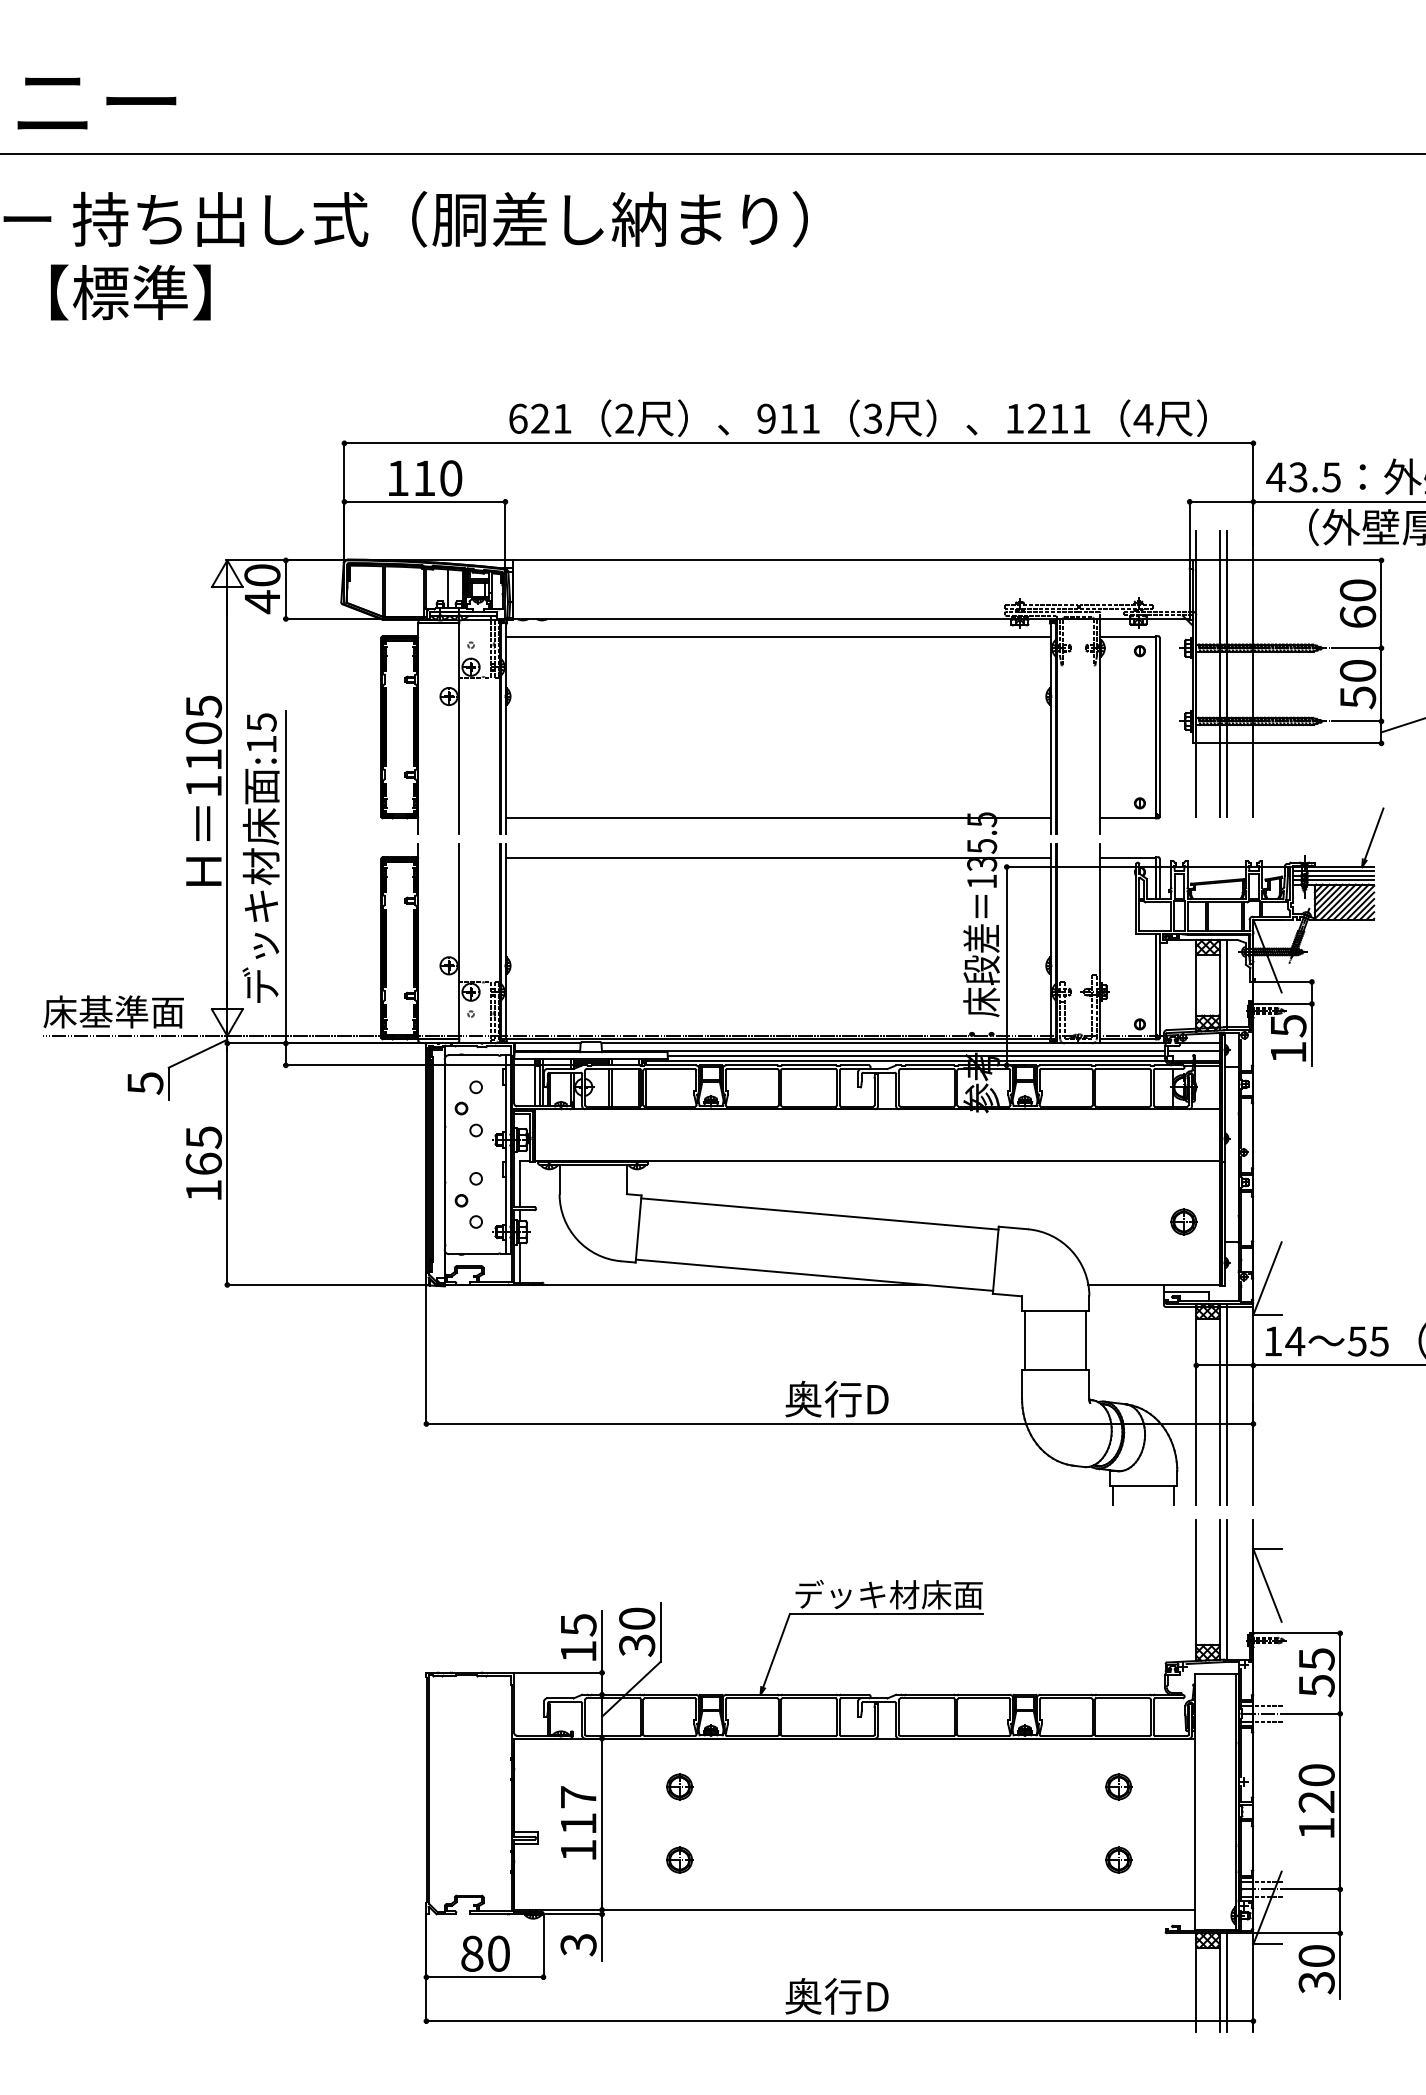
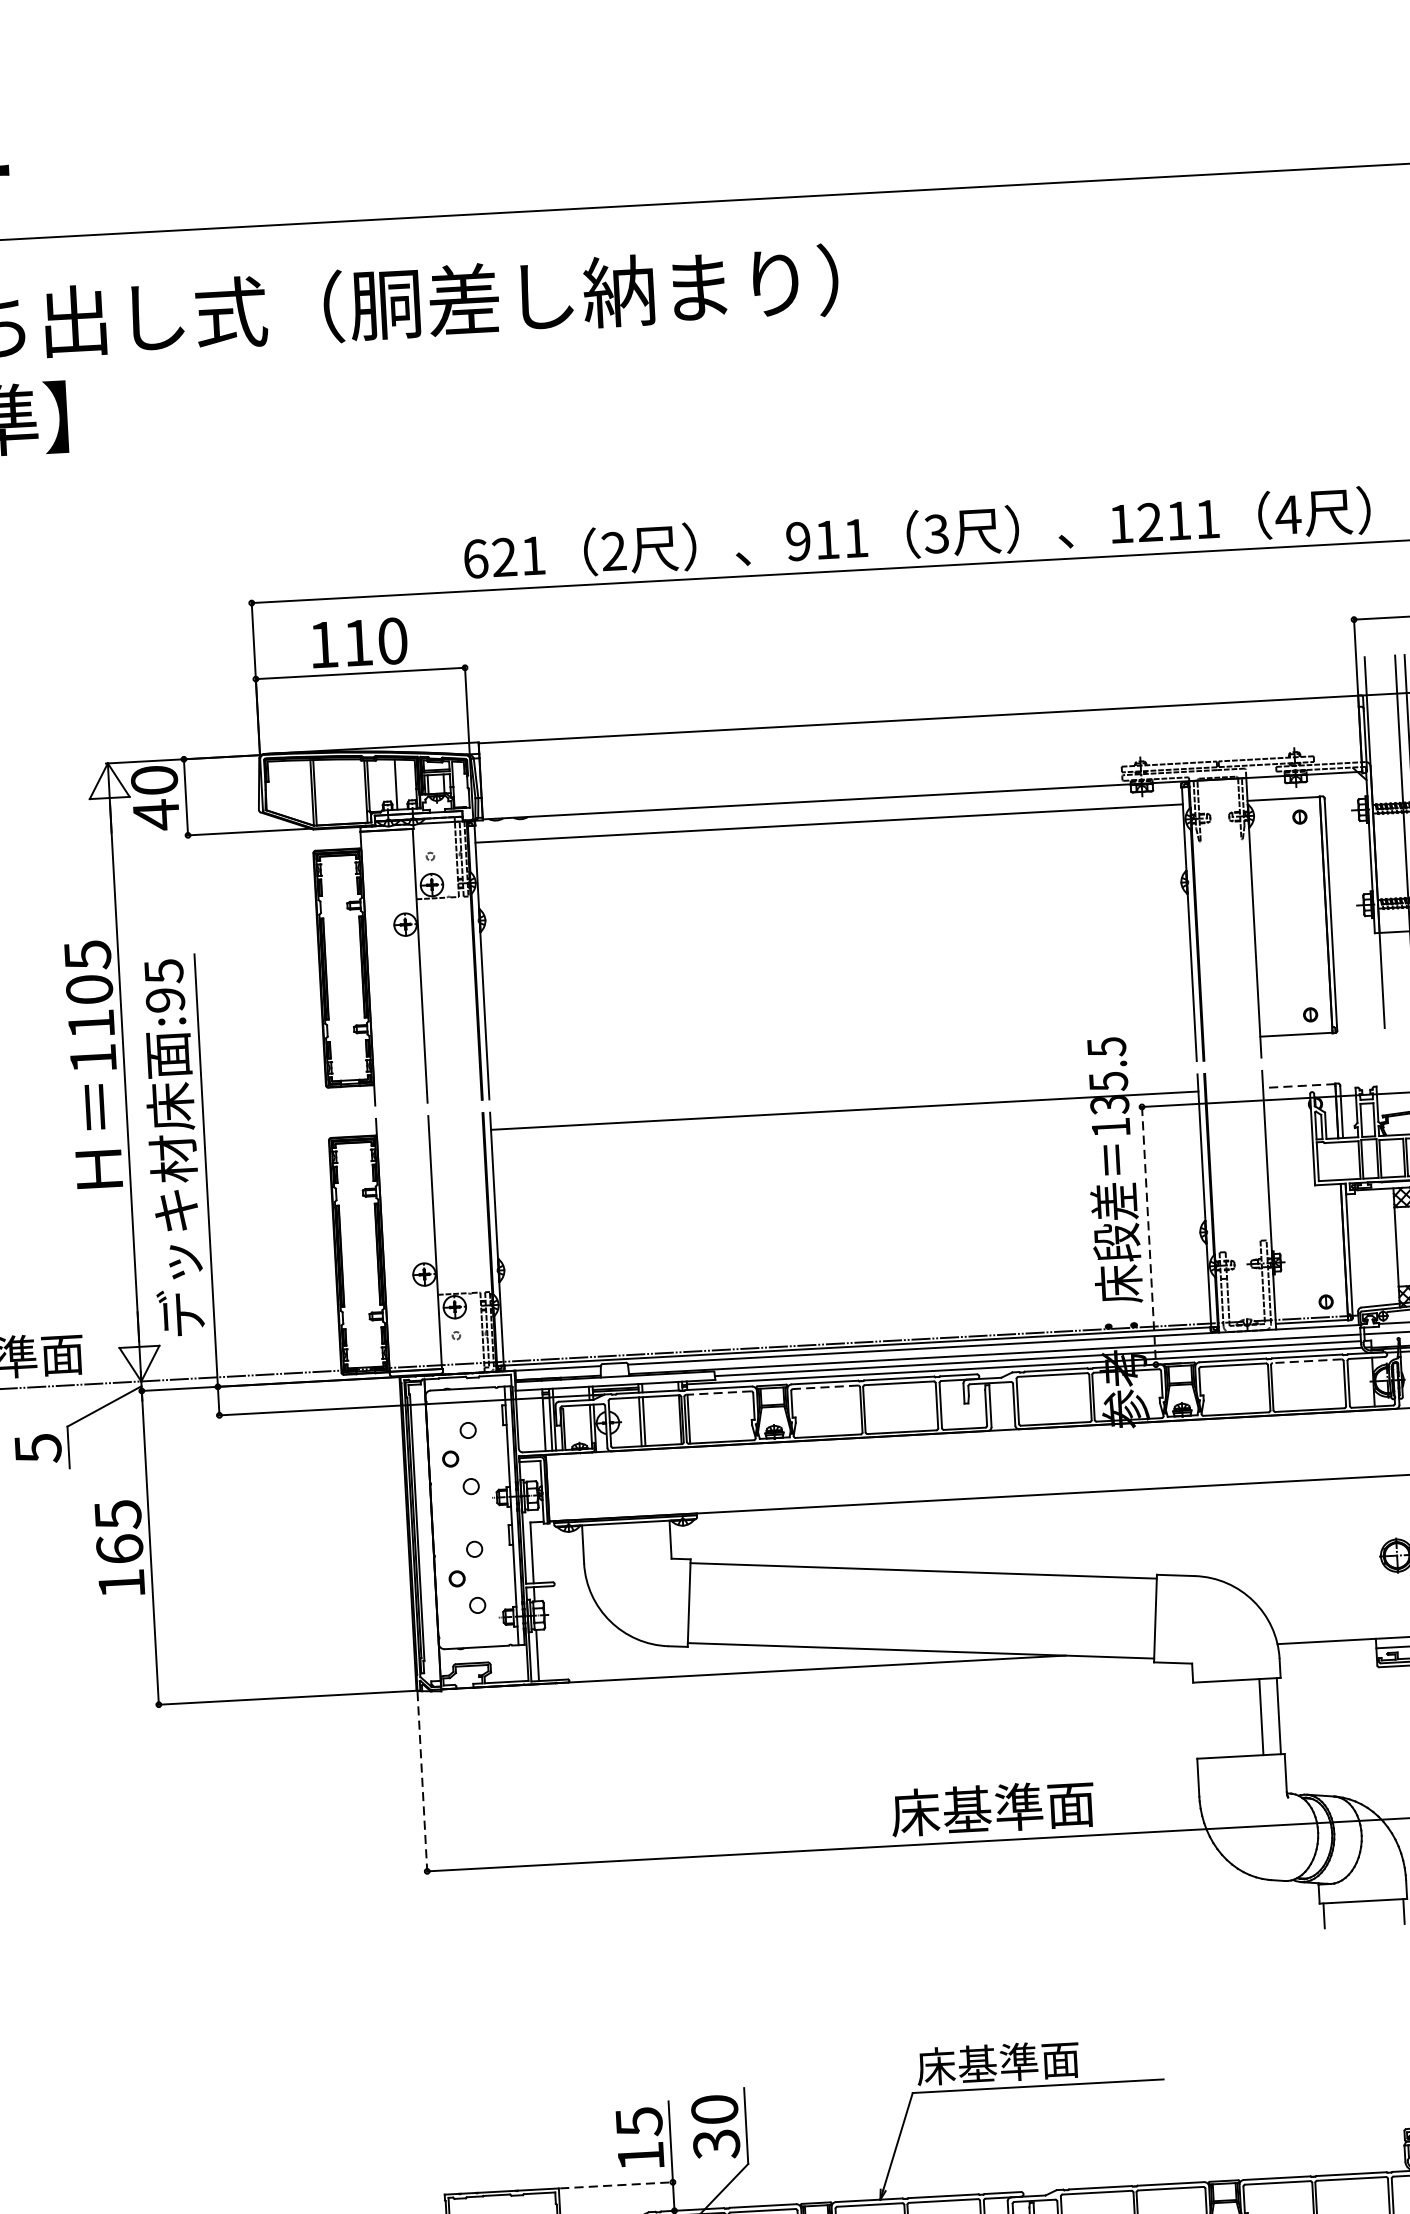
text: (261, 744) -> (165, 1000), :15 -> :95
line: (778, 818) -> (842, 1059), removed
line: (1128, 857) -> (1299, 1085), solid -> dashed
line: (1006, 966) -> (1148, 1236), solid -> dashed
line: (669, 1069) -> (718, 1393), solid -> dashed
line: (751, 1069) -> (824, 1387), solid -> dashed
line: (1122, 1069) -> (1306, 1361), solid -> dashed
line: (1024, 1339) -> (1260, 1716), moved
line: (426, 1355) -> (422, 1782), solid -> dashed
text: (863, 1398) -> (993, 1807), 奥行D -> 床基準面
text: (888, 1594) -> (1039, 2060), デッキ材床面 -> 床基準面
line: (559, 1672) -> (617, 2184), solid -> dashed

